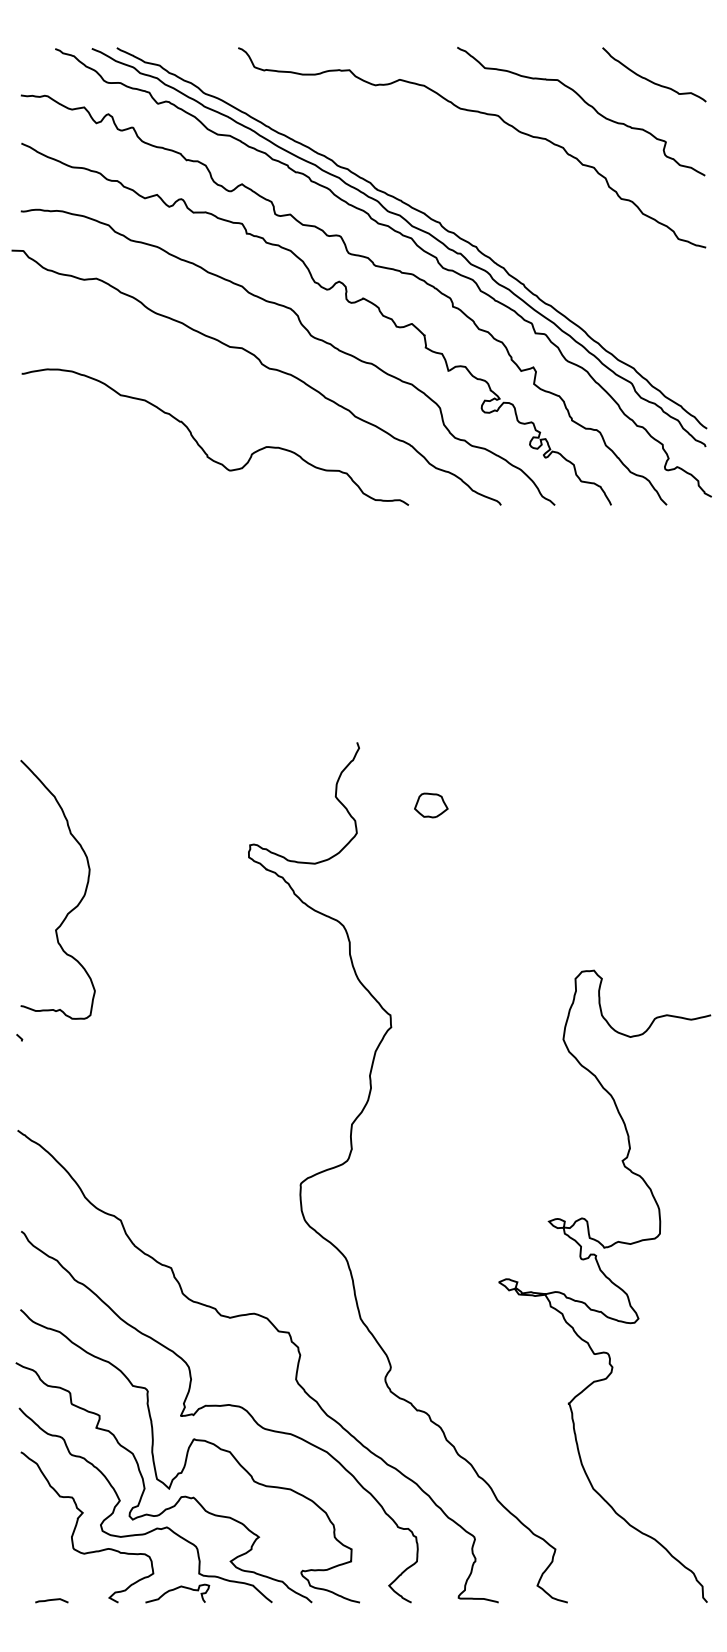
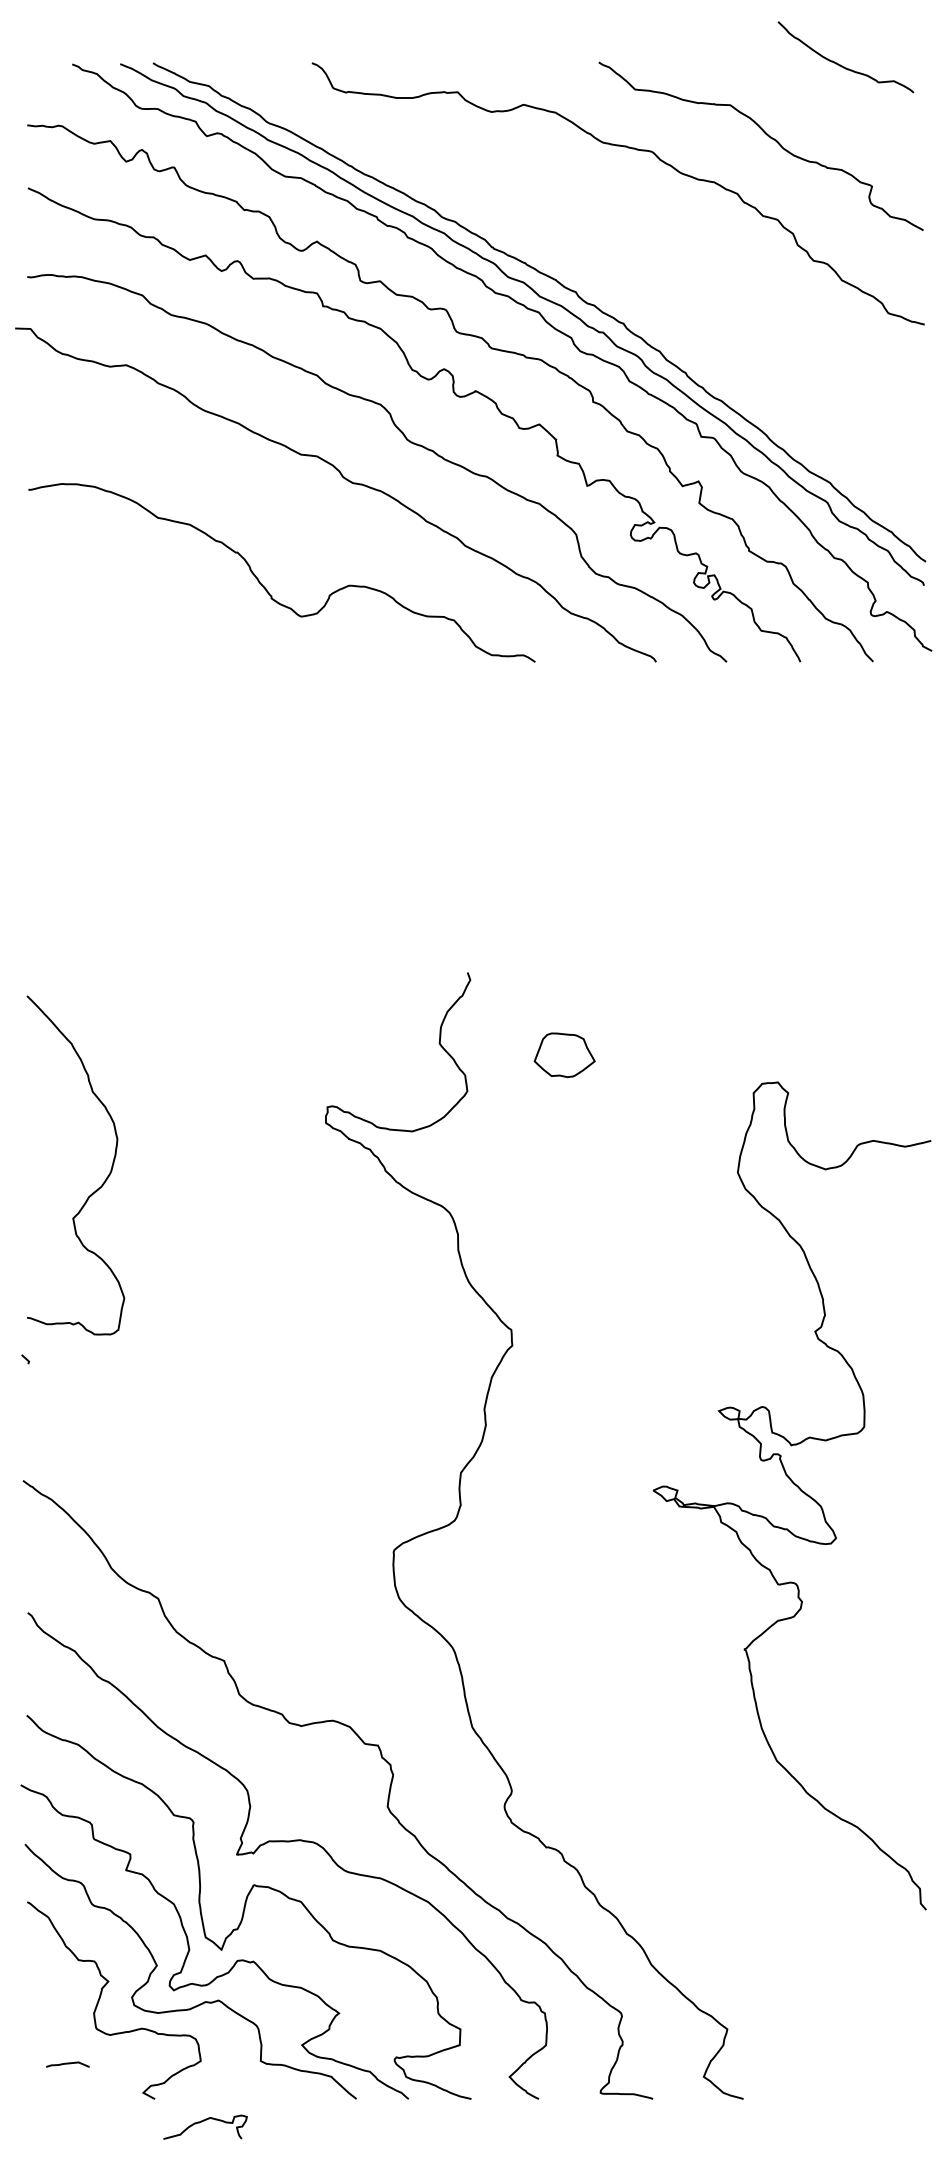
curve: (651, 81) -> (842, 65), moved
part: (431, 805) -> (564, 1054), size x1.4
curve: (609, 1280) -> (798, 1488), moved
curve: (175, 1589) -> (202, 2122), moved
curve: (51, 1600) -> (67, 2064), moved

